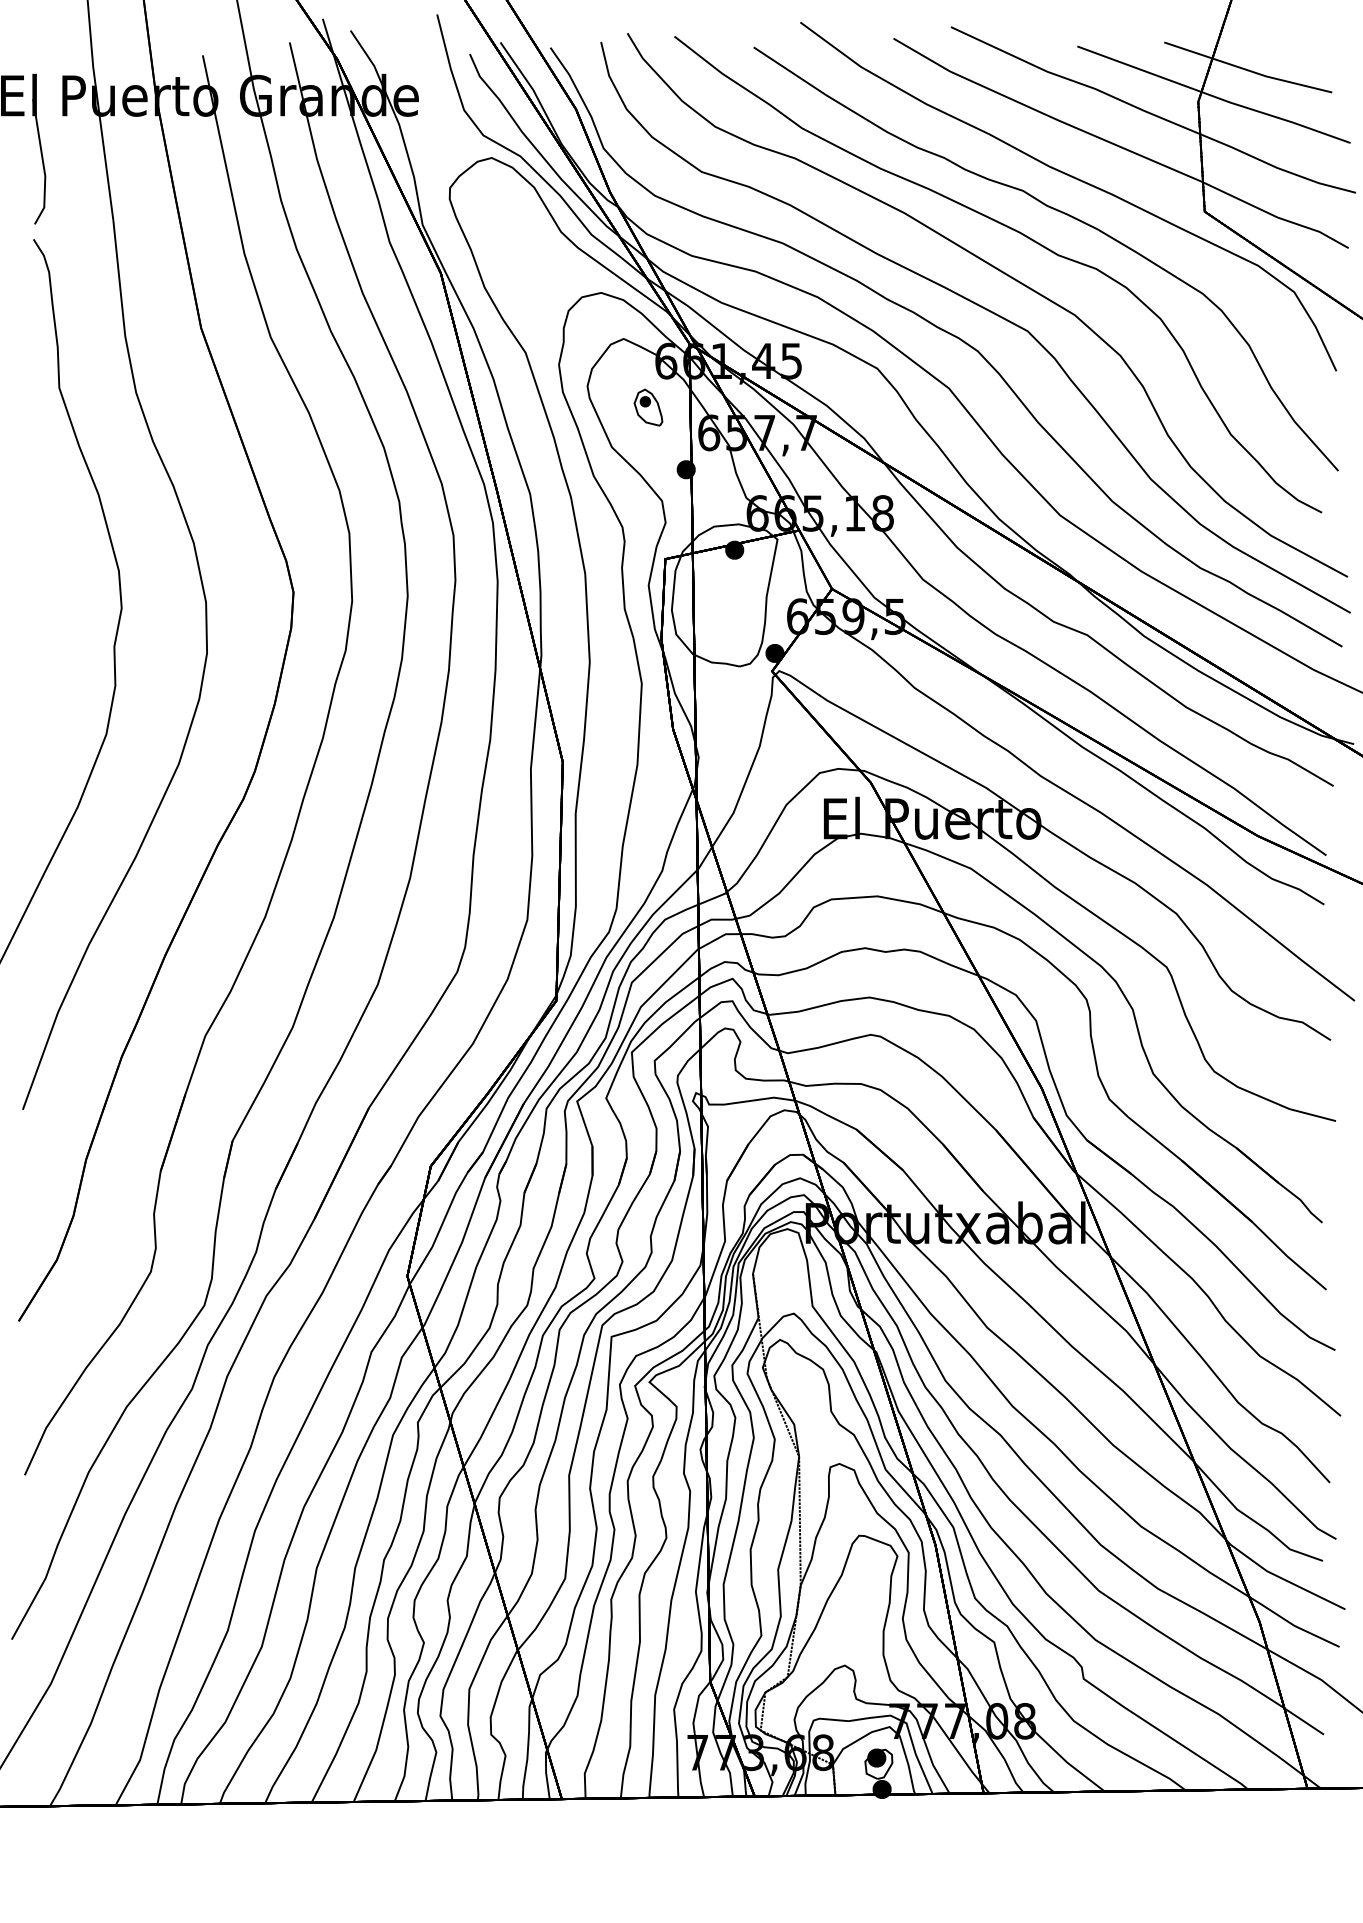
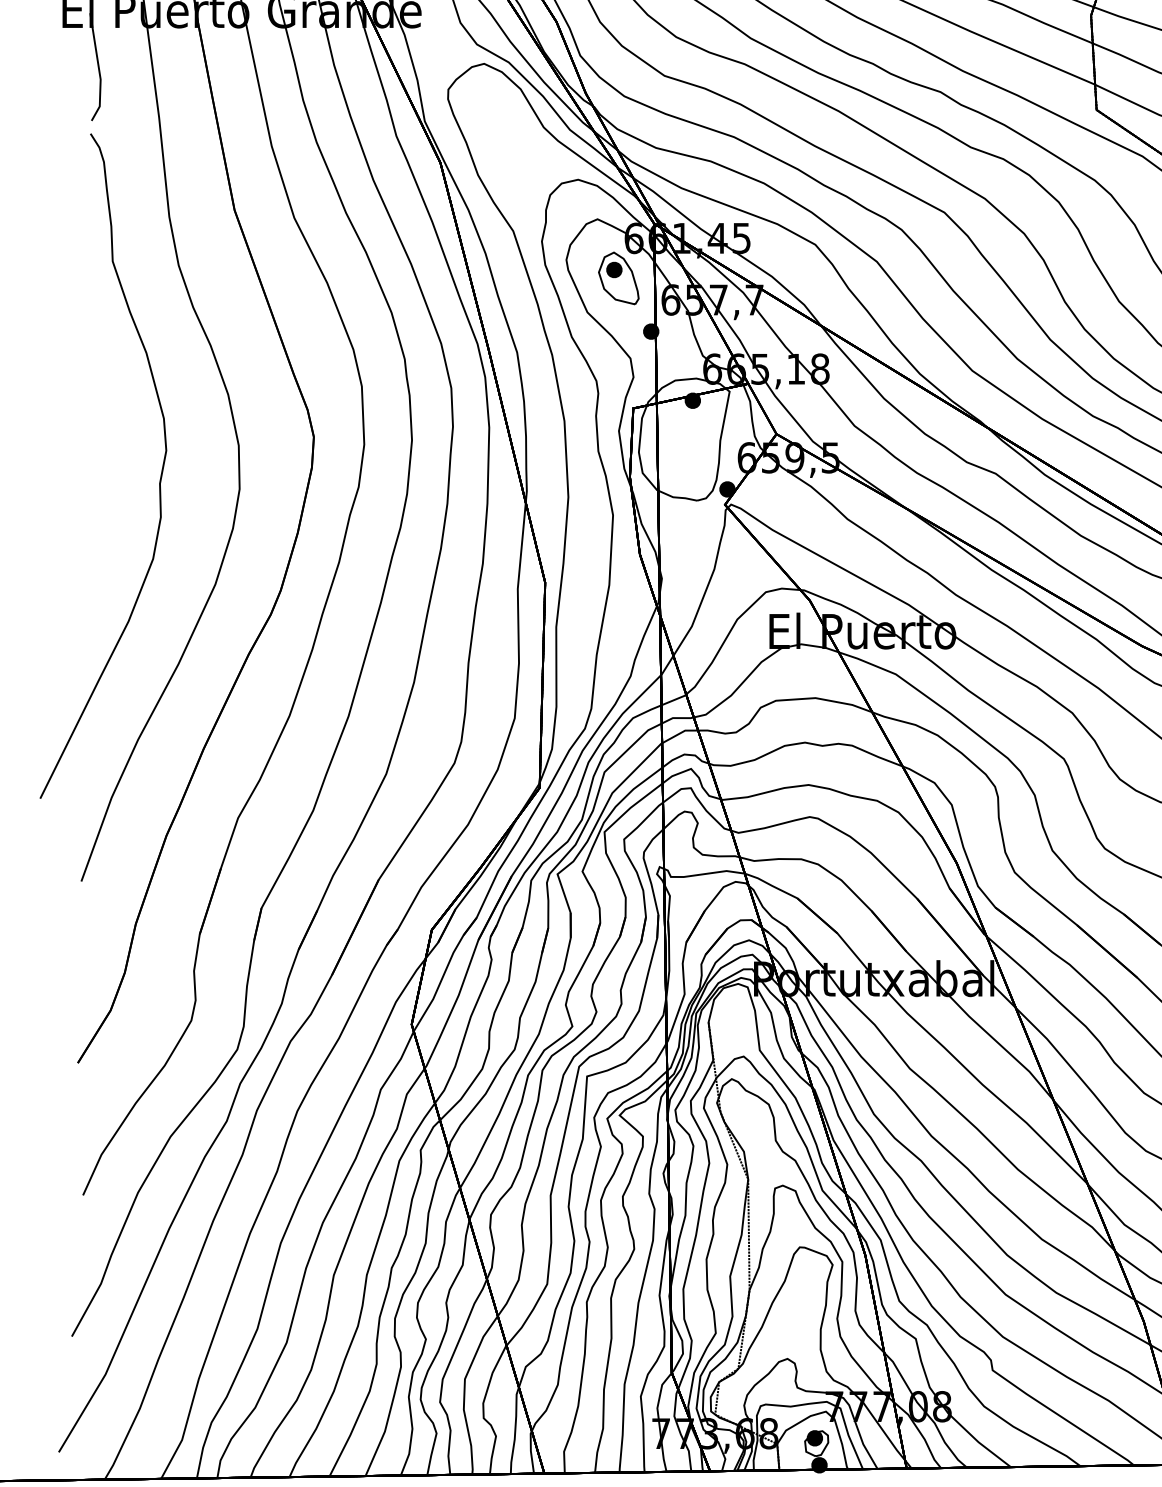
part: (648, 407) -> (618, 278), size x1.67

